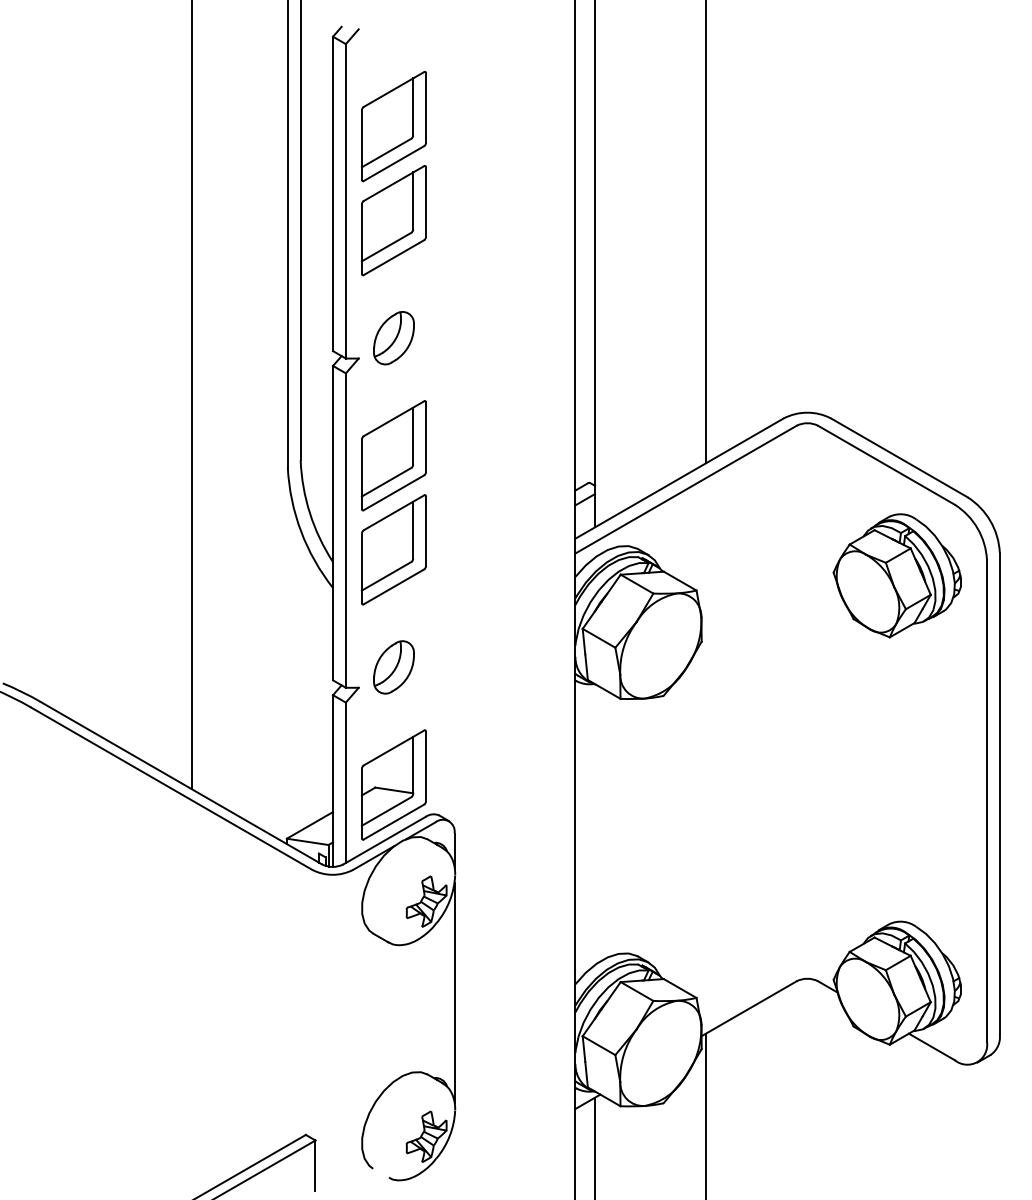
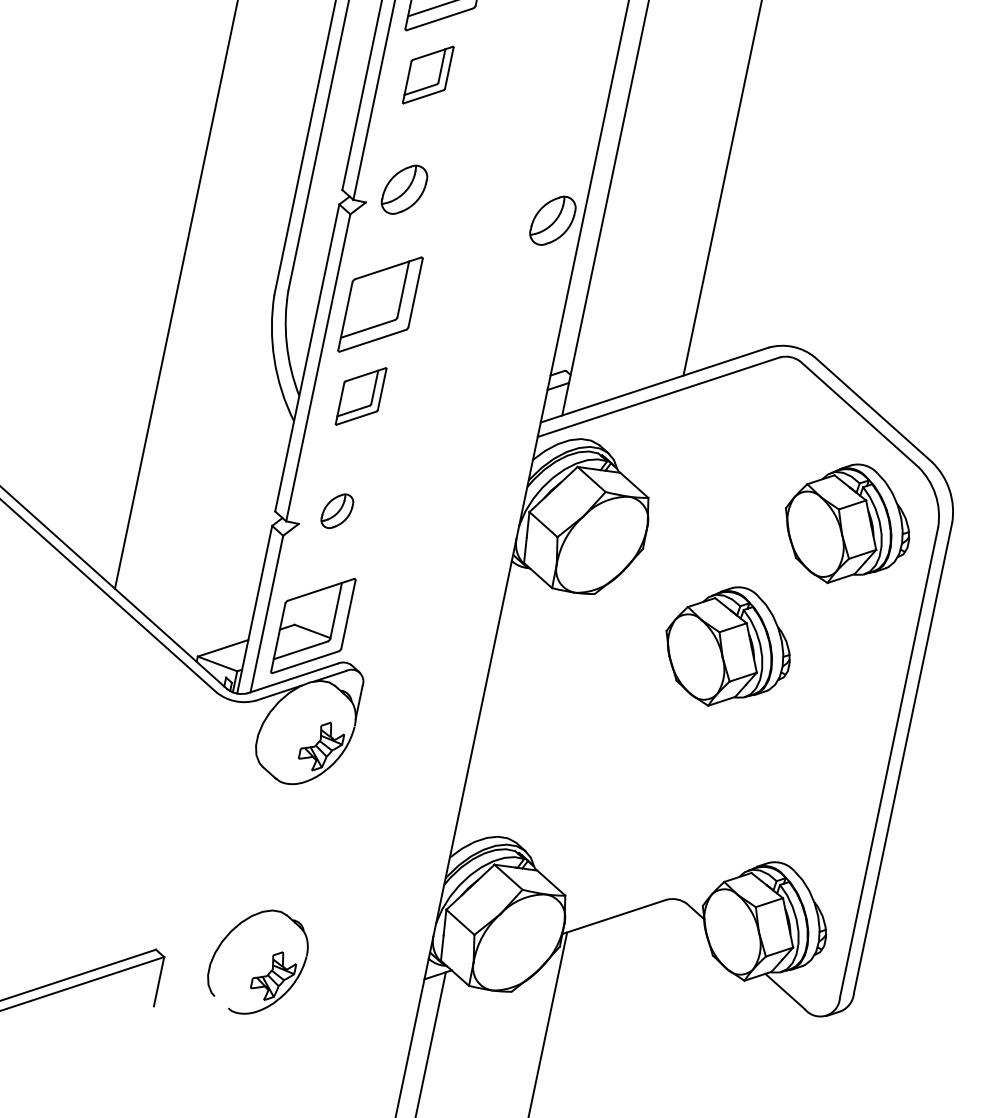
part: (393, 220) -> (428, 74), size x0.6
part: (545, 338) -> (552, 221), added
part: (393, 549) -> (360, 396), size x0.6
part: (393, 667) -> (336, 511), size x0.7
part: (804, 720) -> (727, 646), added
line: (454, 993) -> (329, 841), removed

